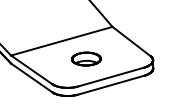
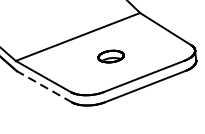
part: (86, 58) -> (111, 55), size x0.7
line: (31, 77) -> (44, 86), solid -> dashed

